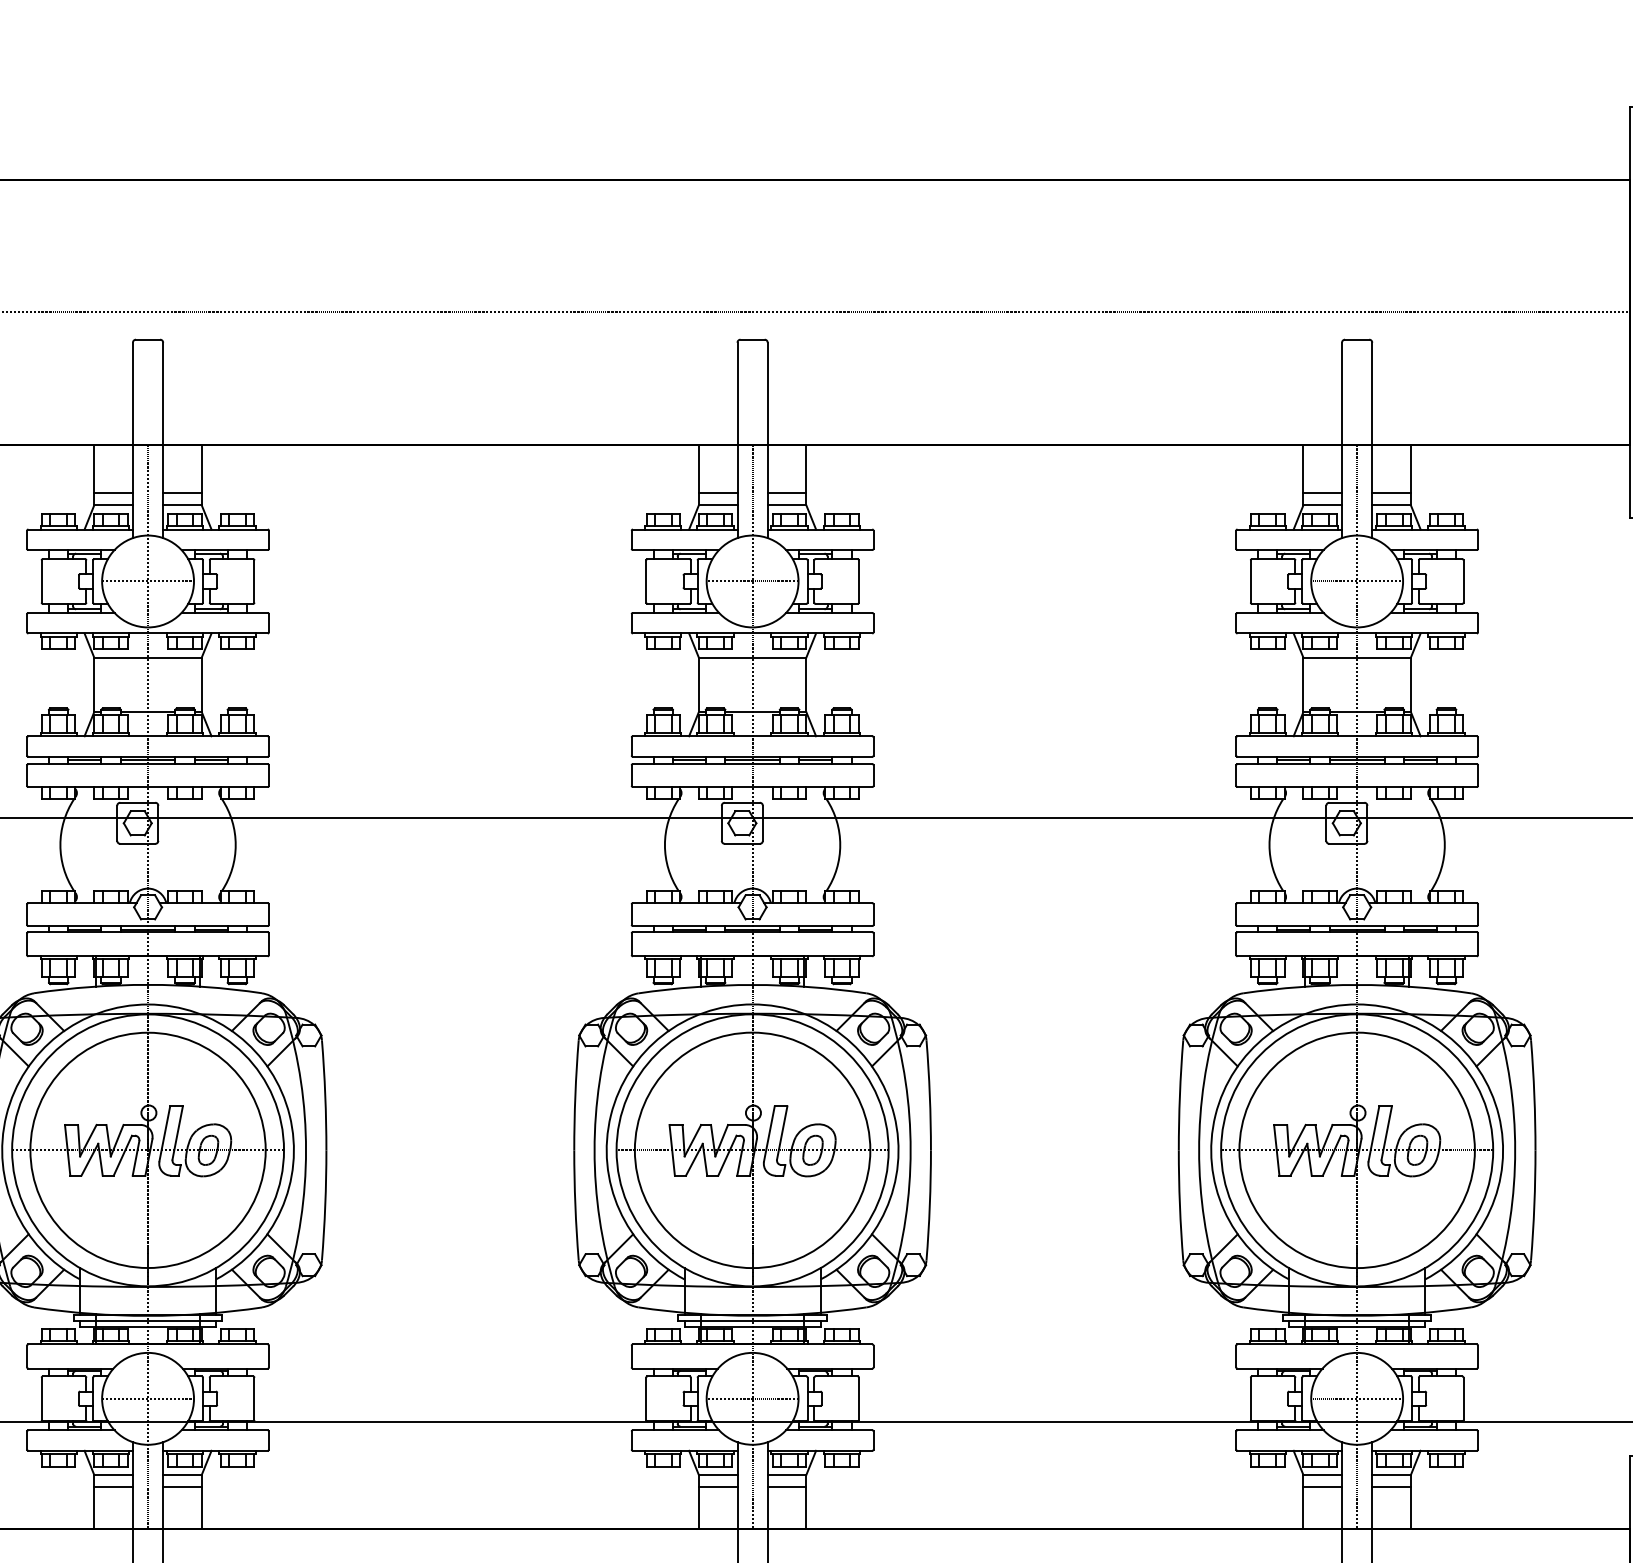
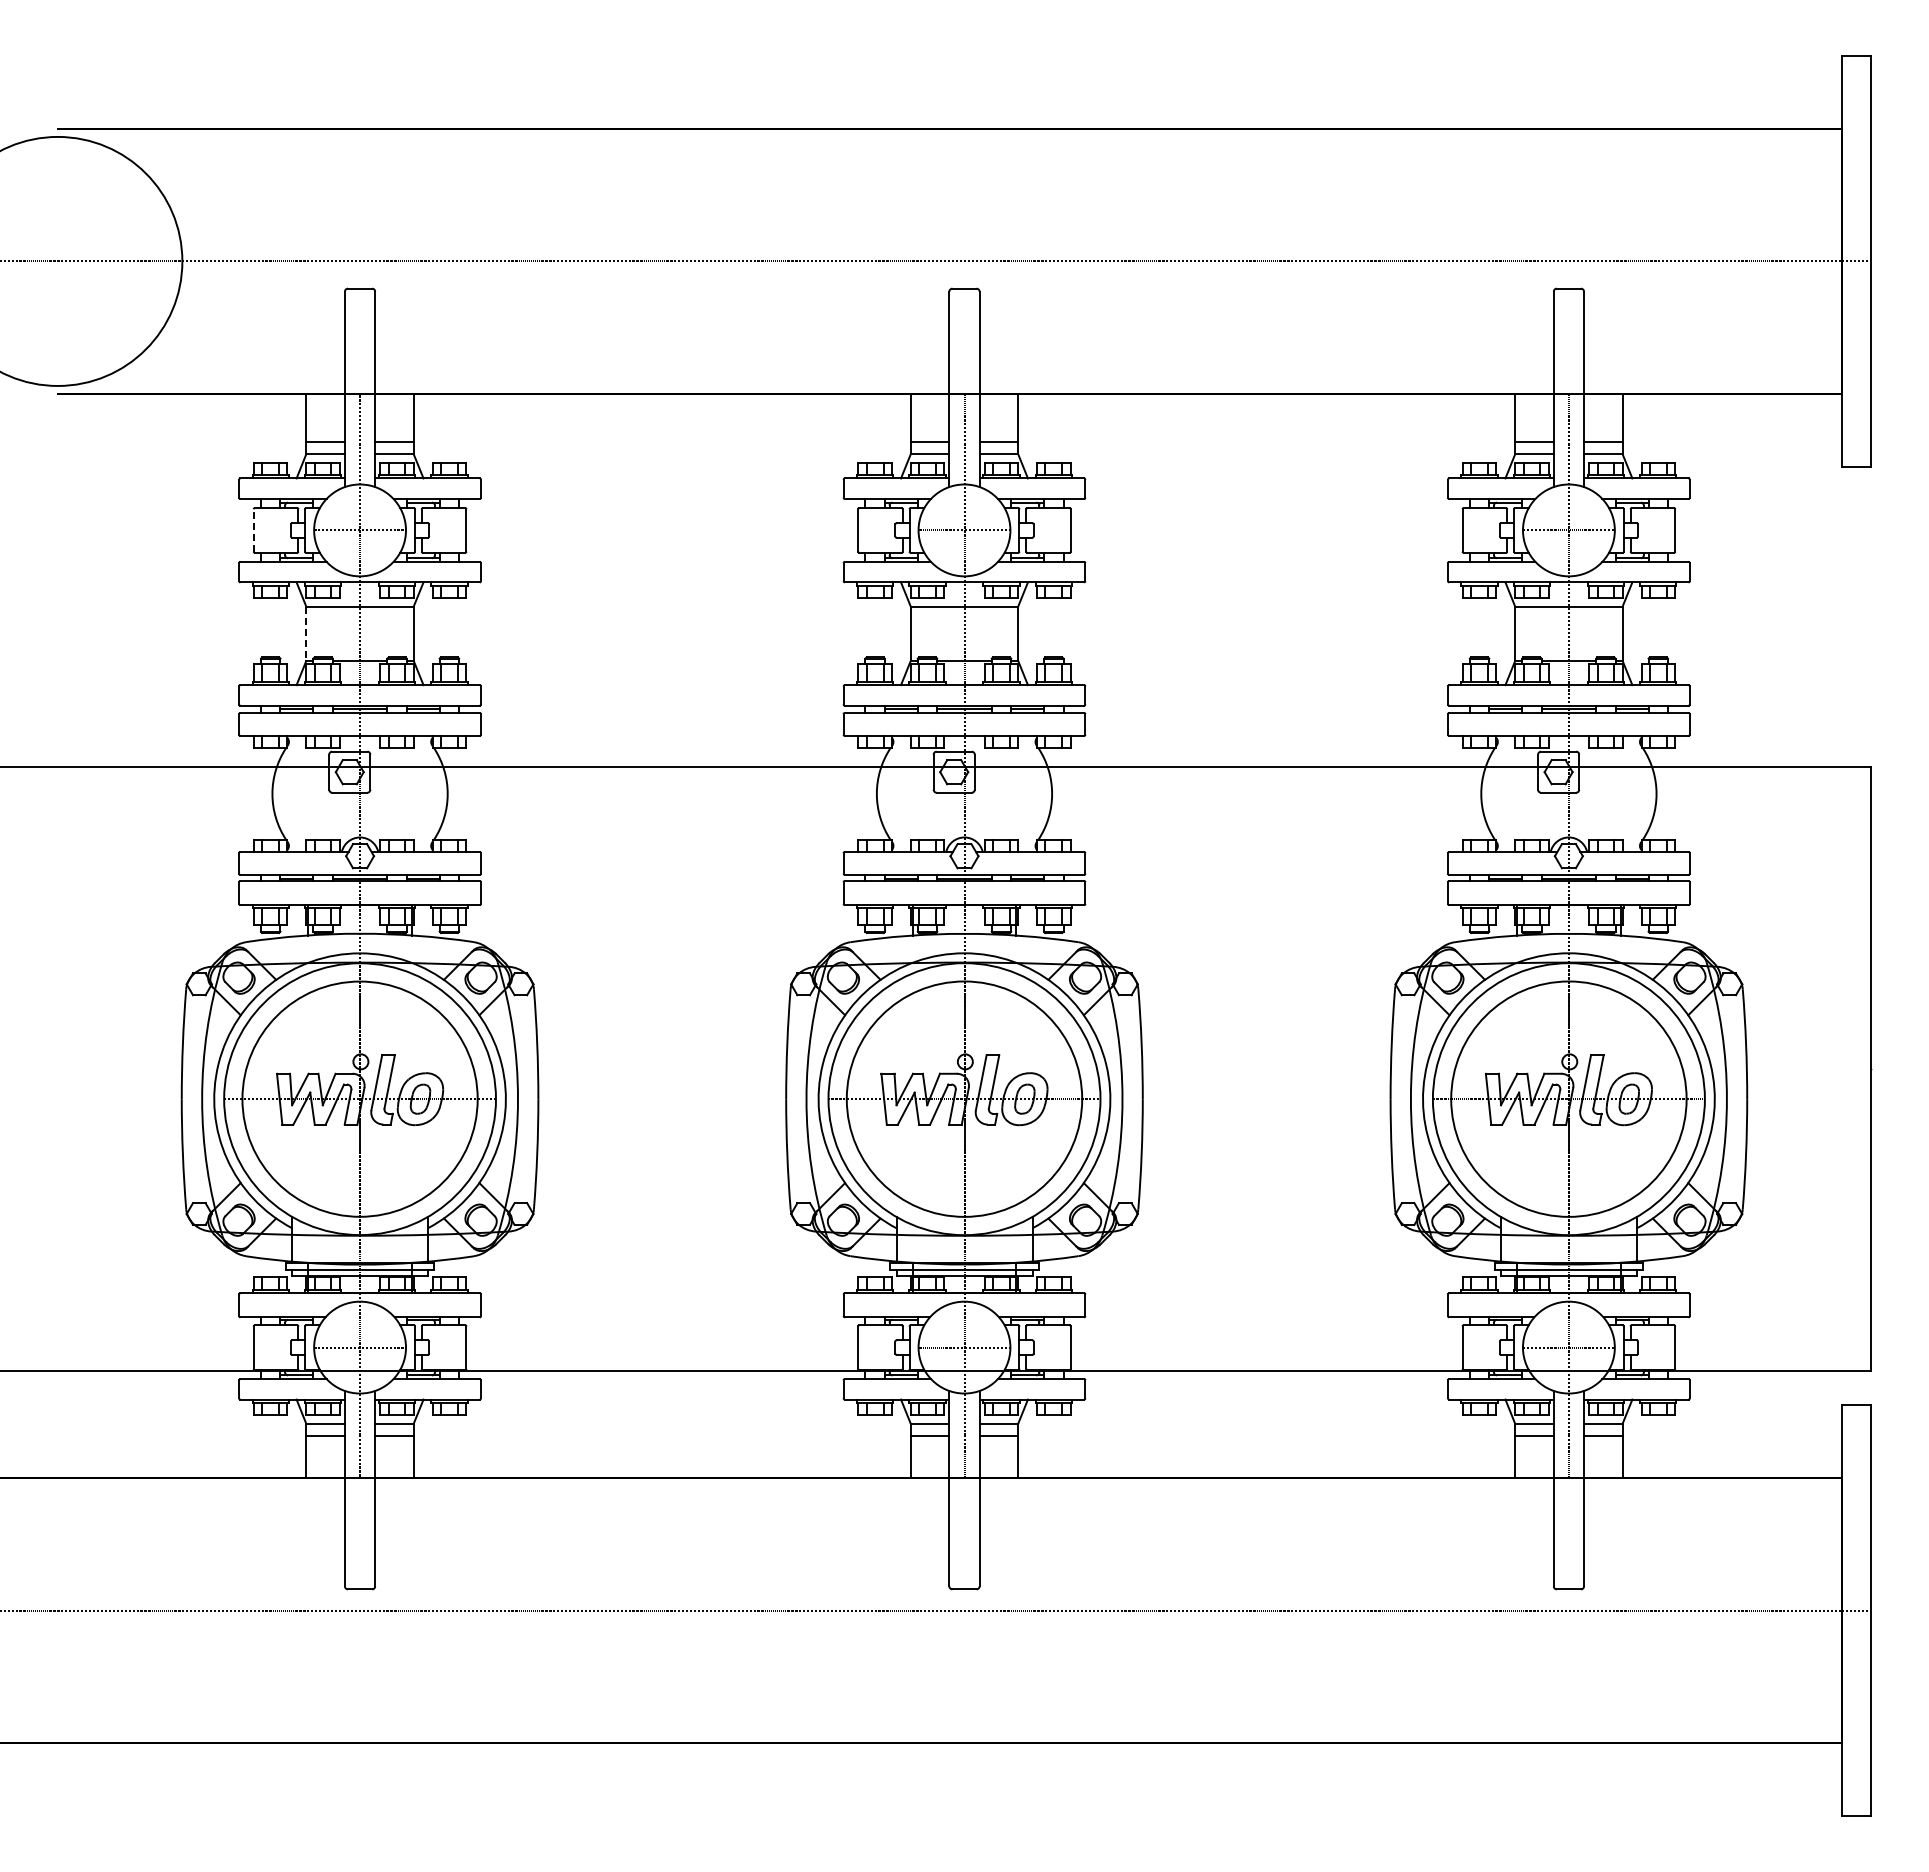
line: (41, 580) -> (253, 529), solid -> dashed
line: (94, 685) -> (306, 634), solid -> dashed

